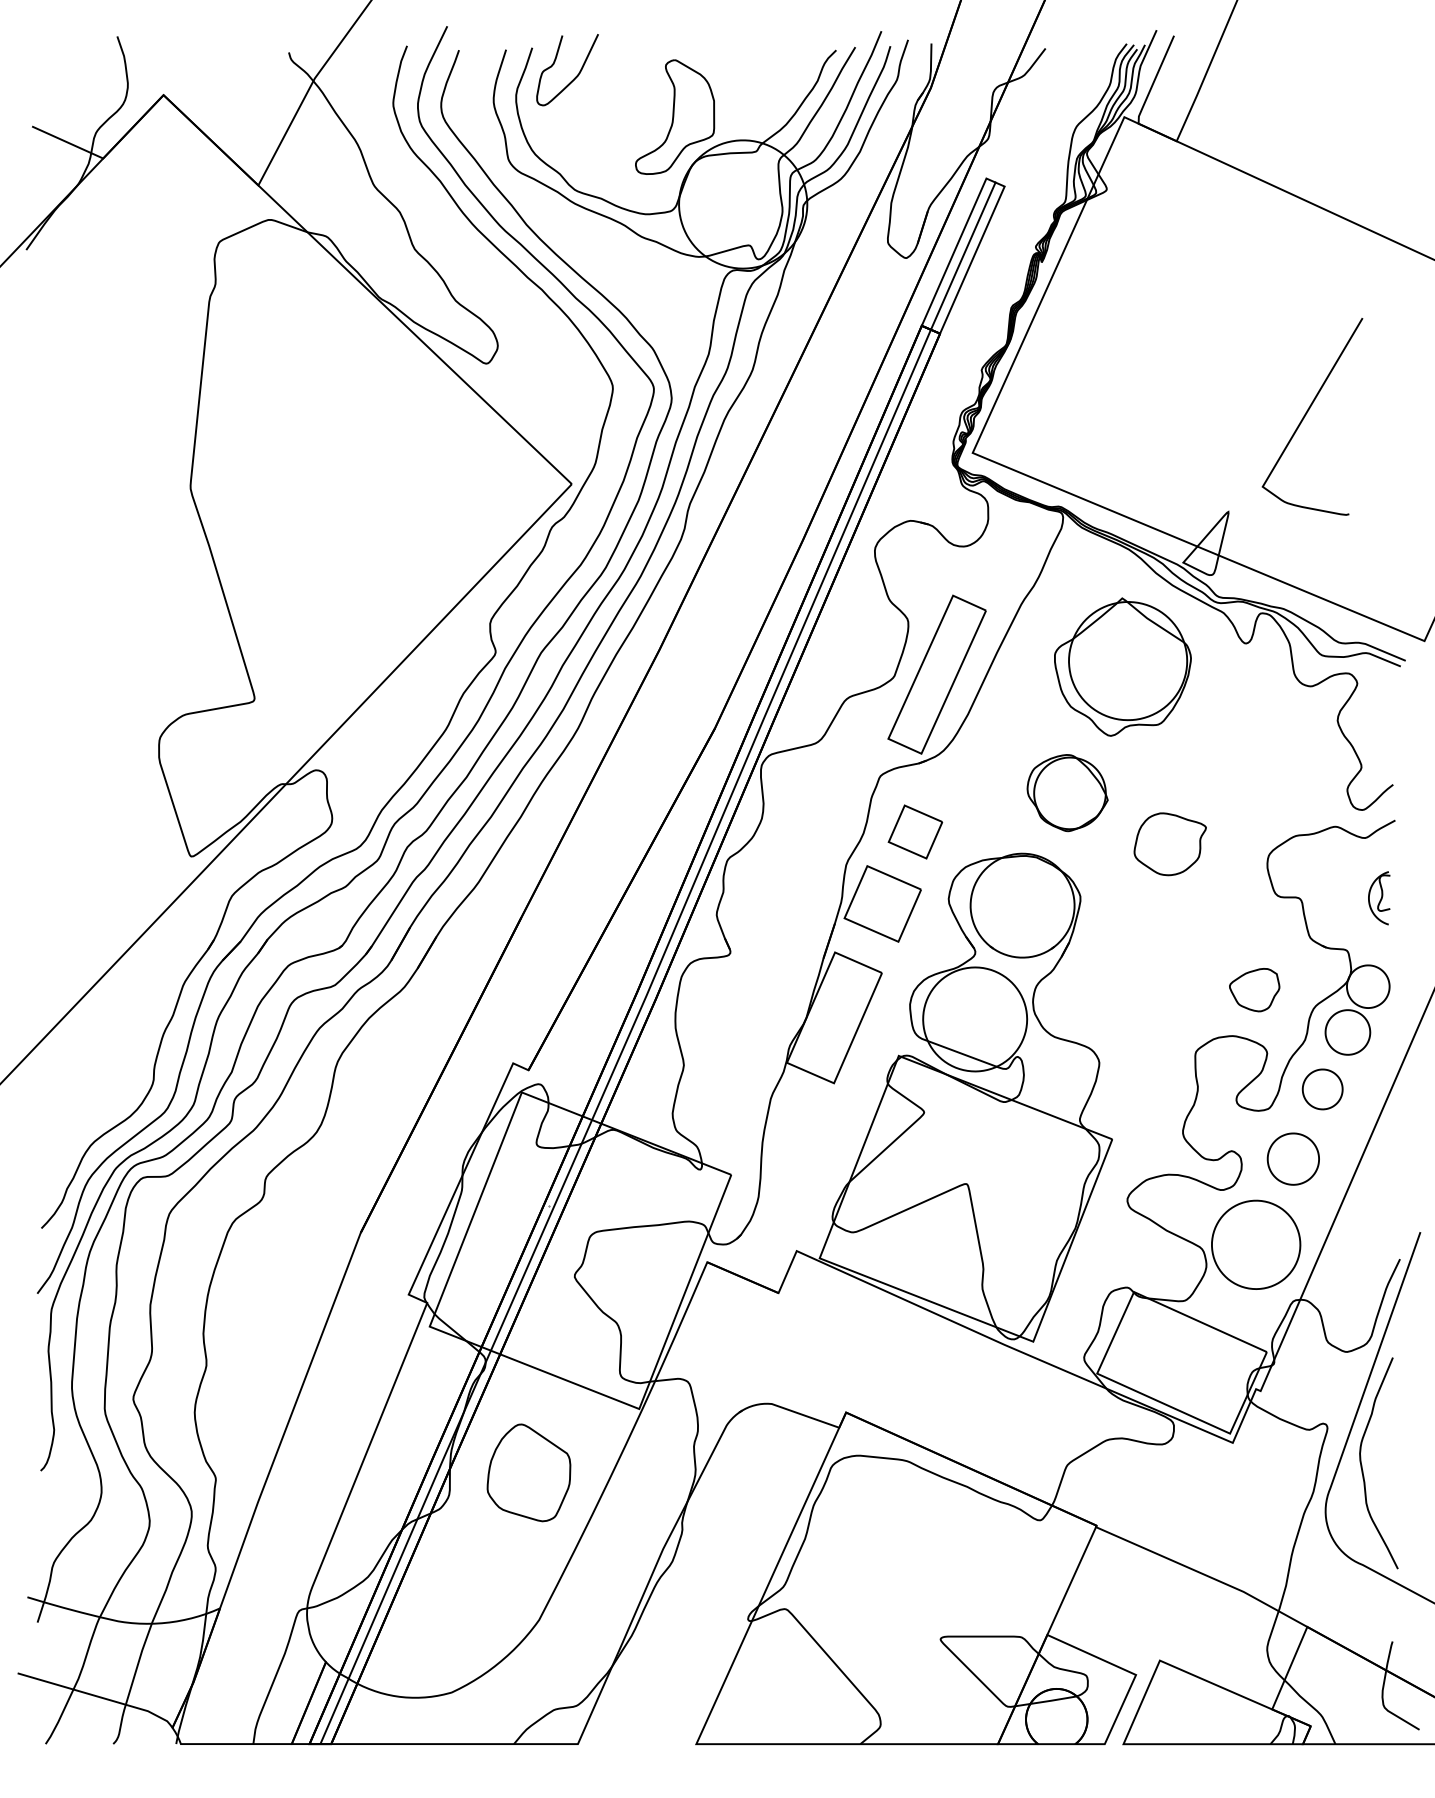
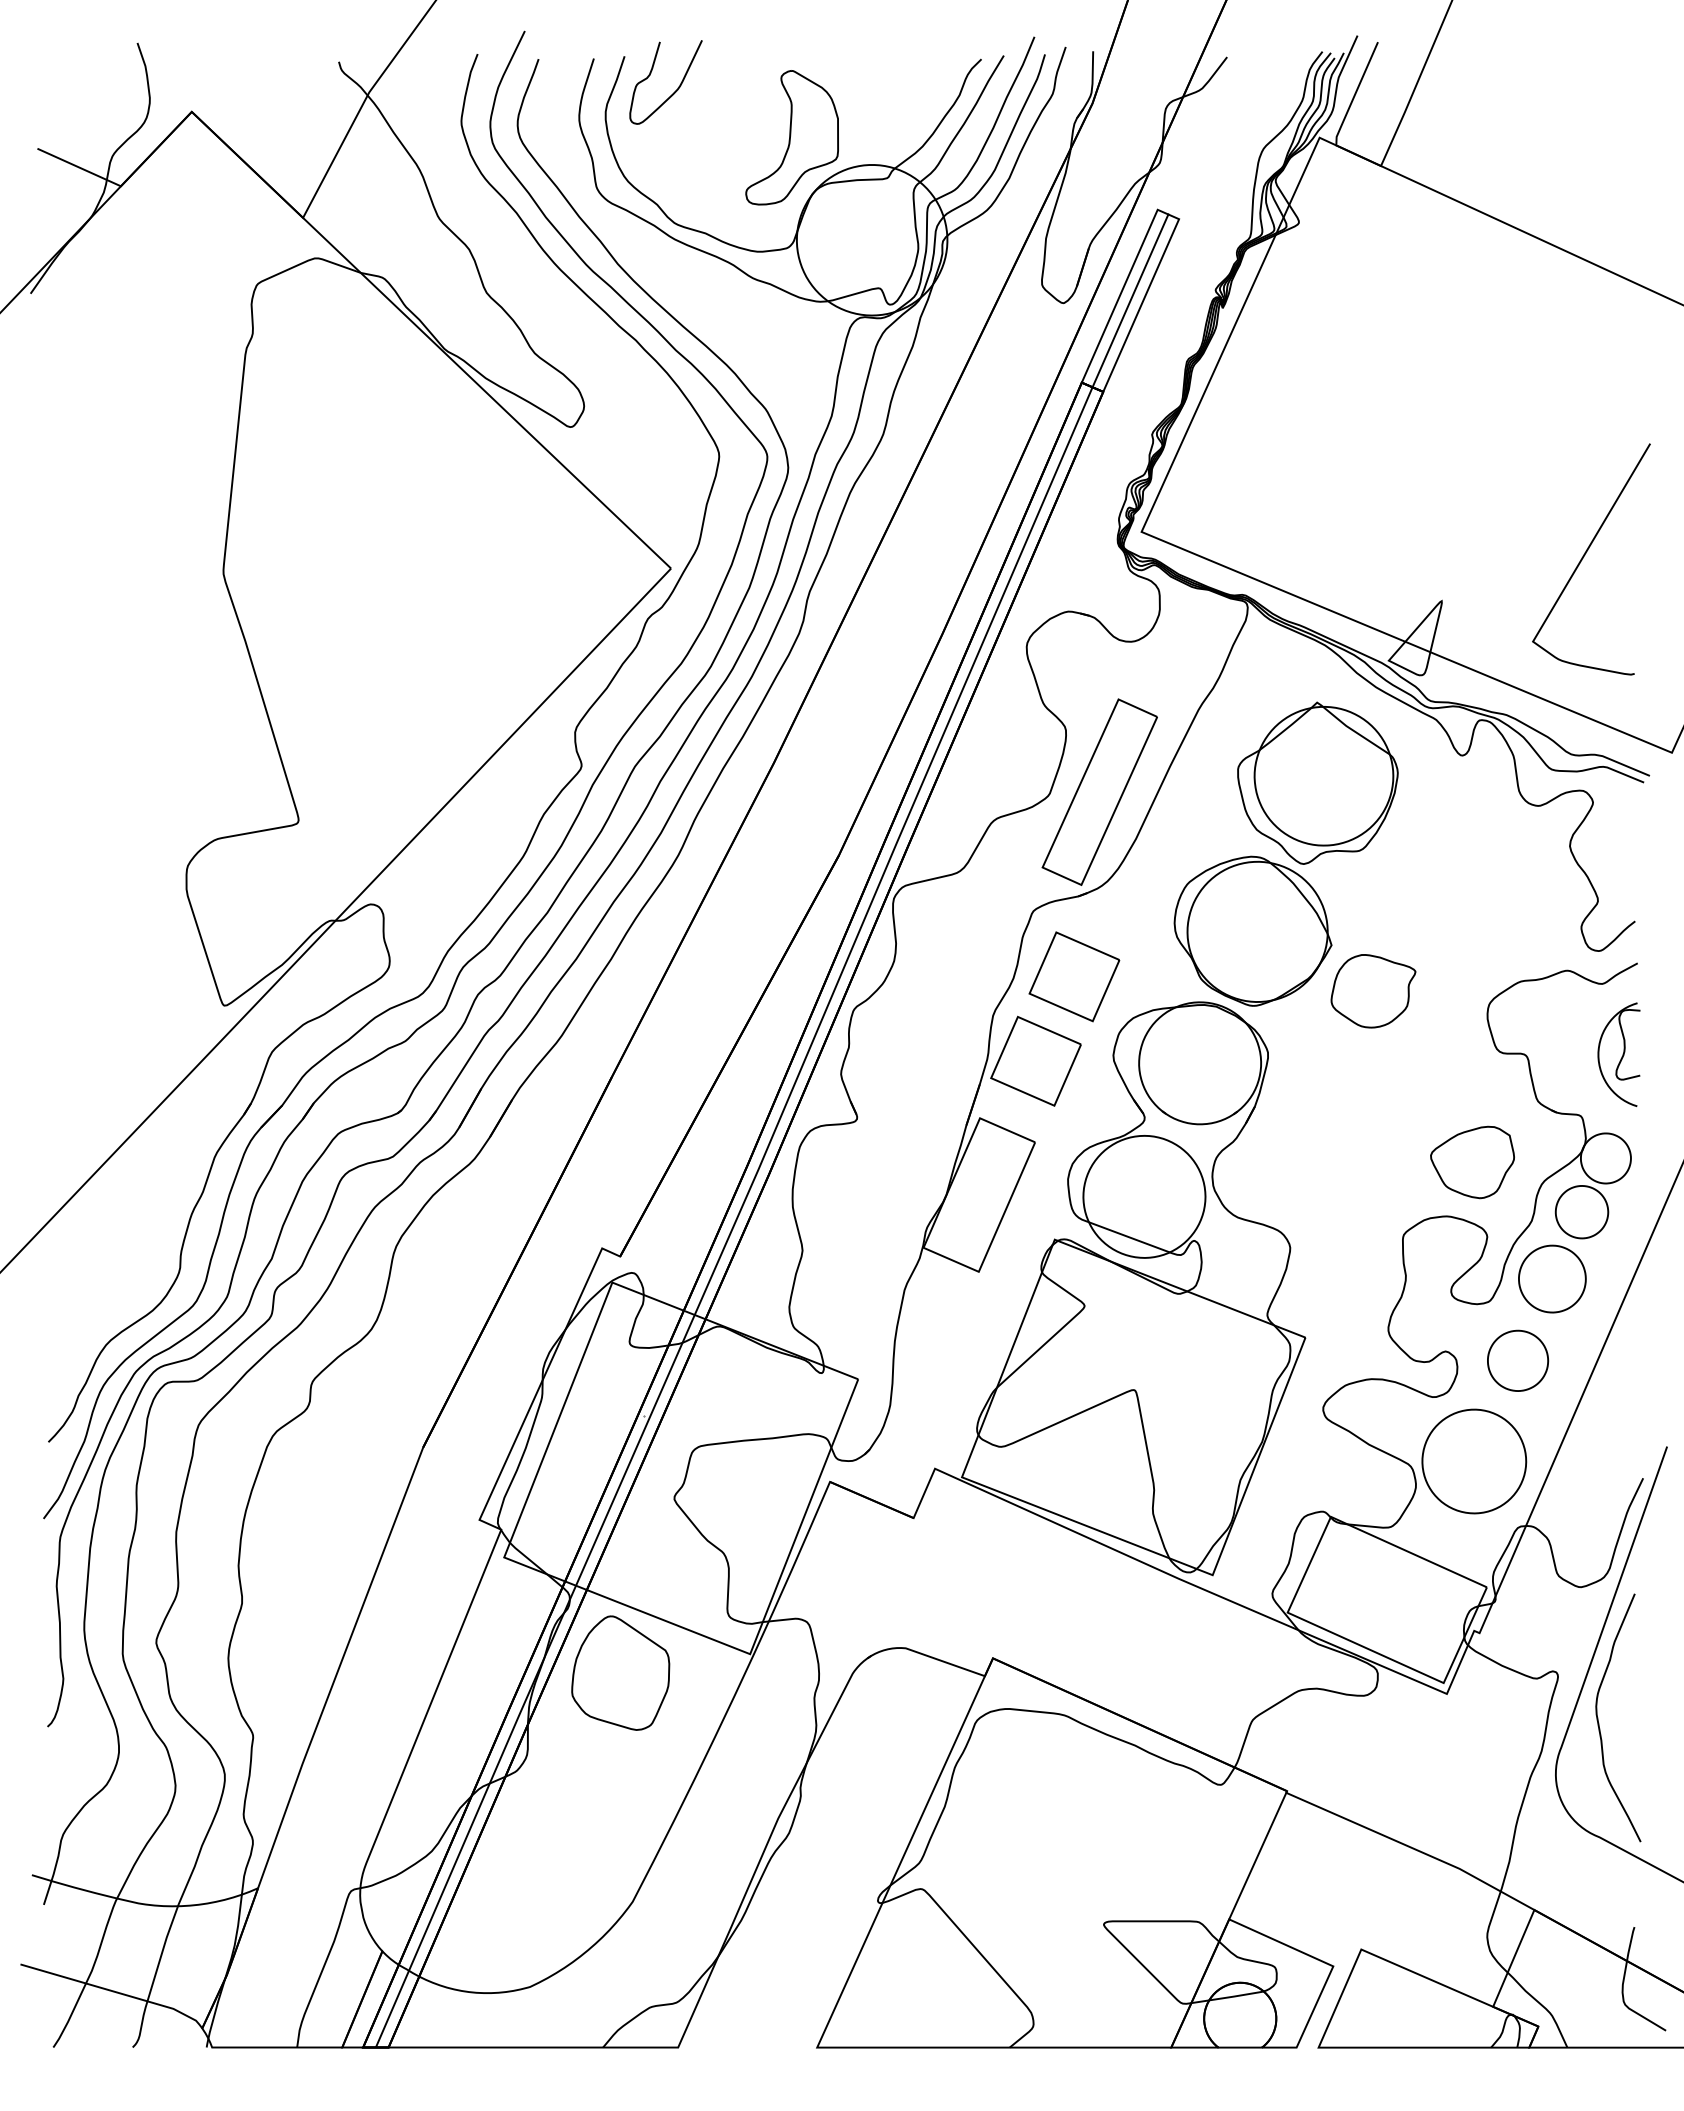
curve: (1307, 413) -> (1585, 555), moved
part: (1067, 792) -> (1252, 930), size x1.67
part: (915, 831) -> (1074, 976), size x1.43
part: (1379, 898) -> (1618, 1054), size x1.67
part: (1254, 990) -> (1472, 1162), size x1.43
part: (1322, 1088) -> (1552, 1278), size x1.43
part: (528, 1472) -> (620, 1672), moved

